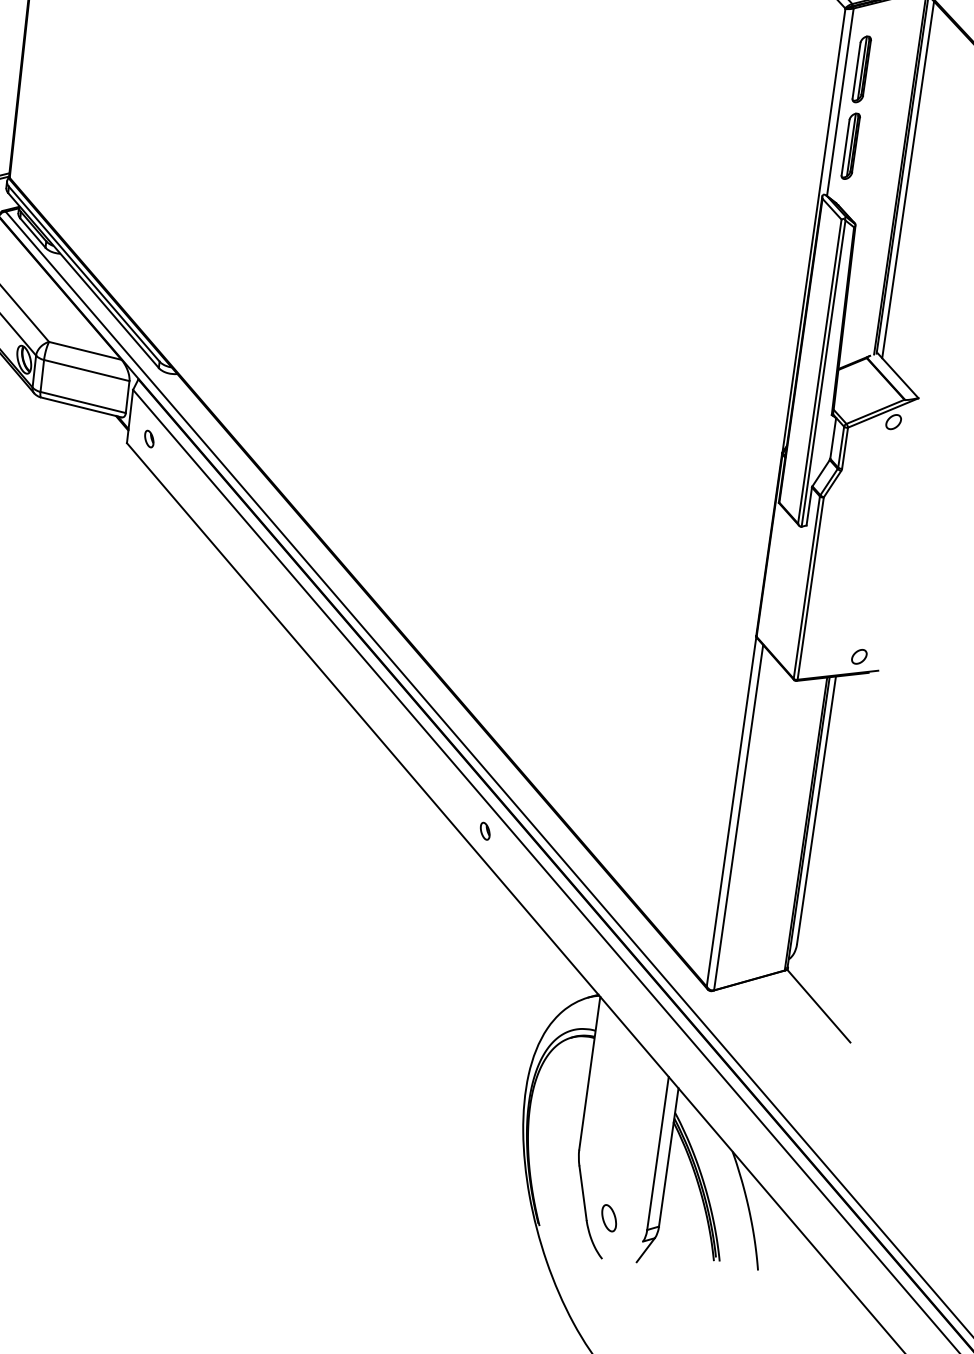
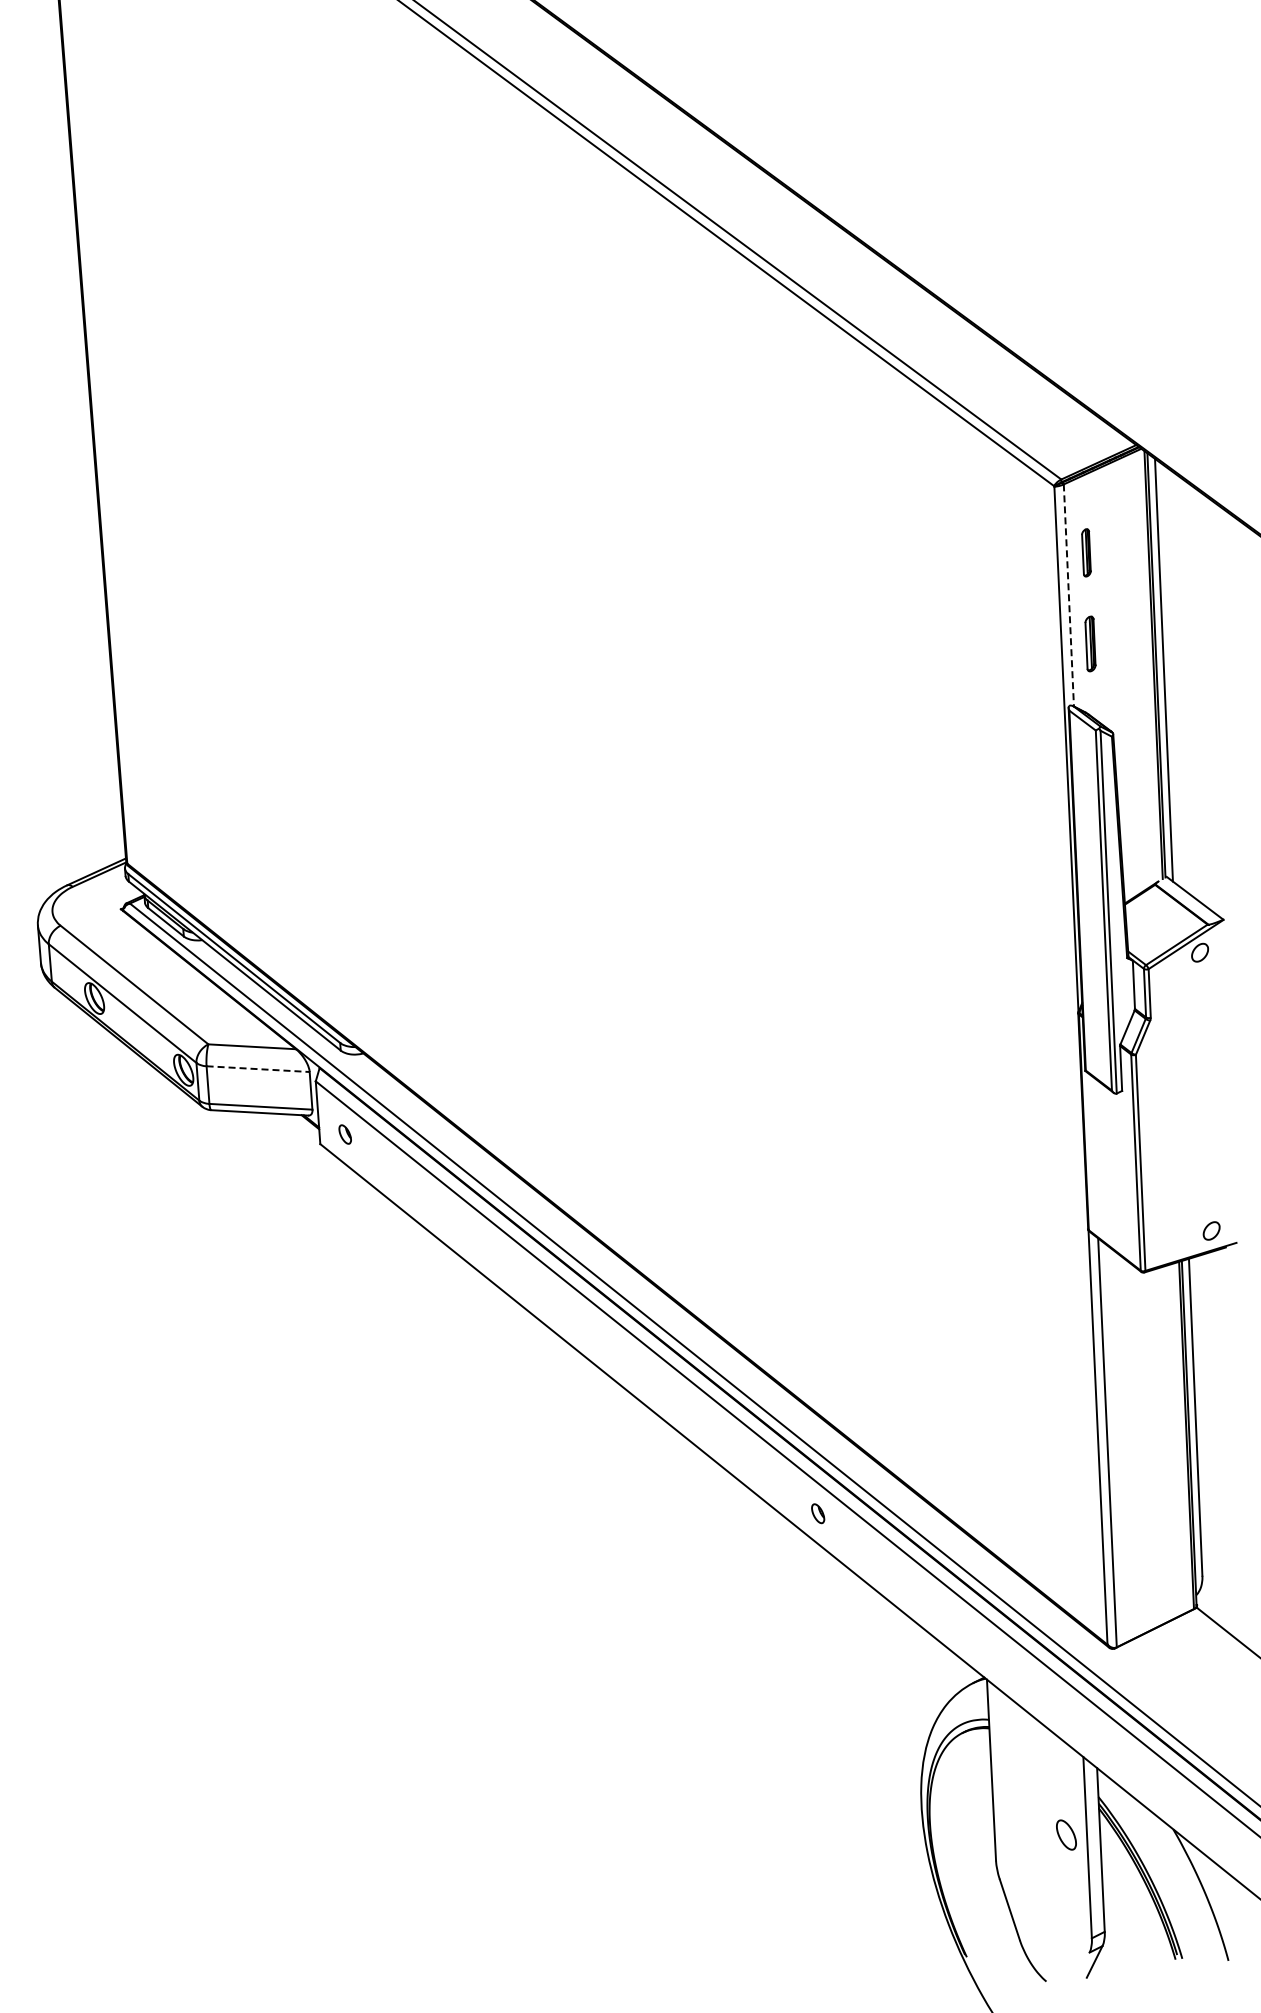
part: (861, 69) -> (1086, 552), size x0.6
line: (840, 102) -> (1068, 595), solid -> dashed
part: (850, 145) -> (1090, 643), size x0.7
line: (87, 370) -> (258, 1069), solid -> dashed
part: (609, 1217) -> (1066, 1834), moved

